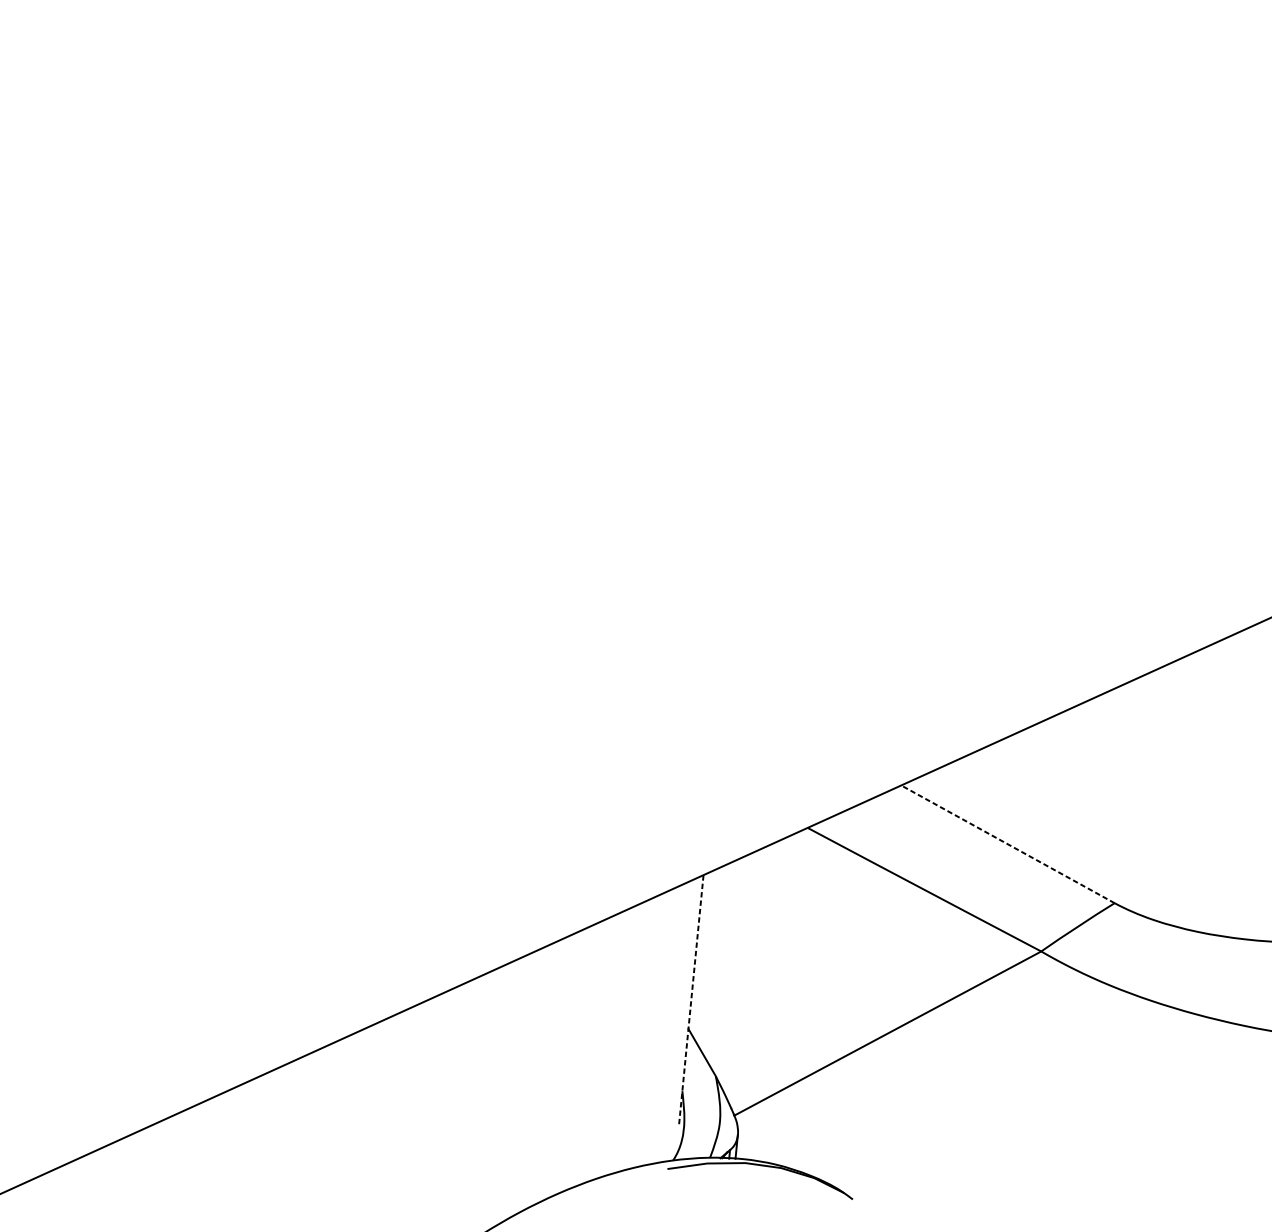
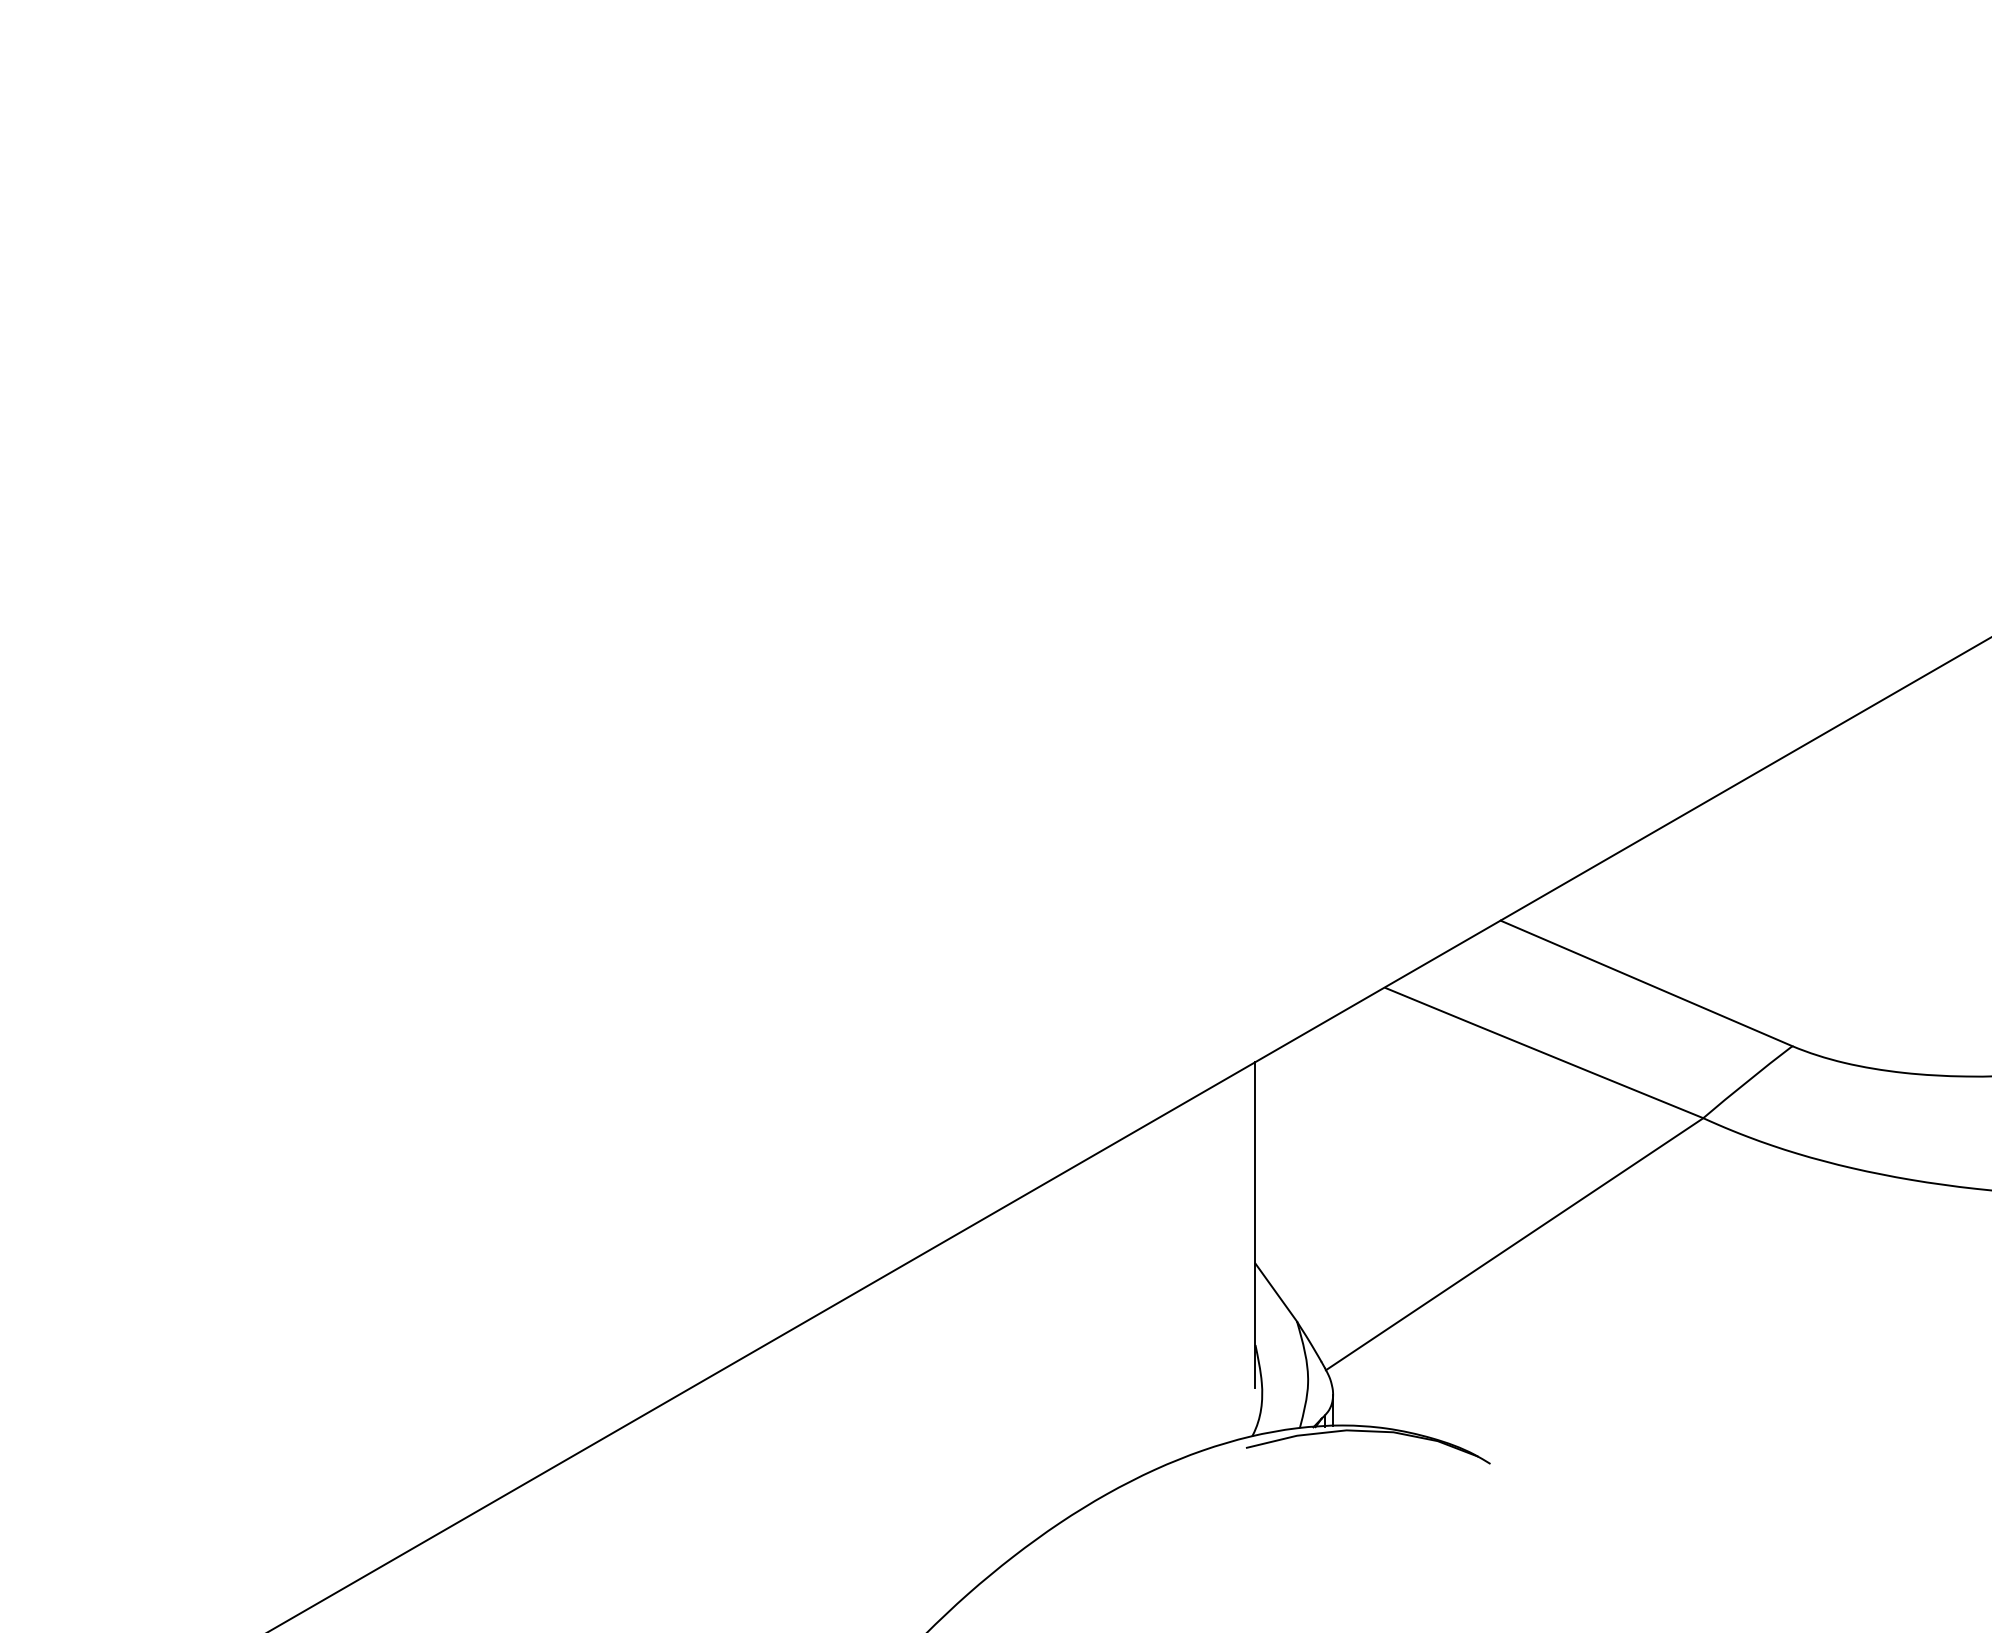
line: (1007, 844) -> (1646, 983), dashed -> solid
line: (691, 999) -> (1255, 1224), dashed -> solid

